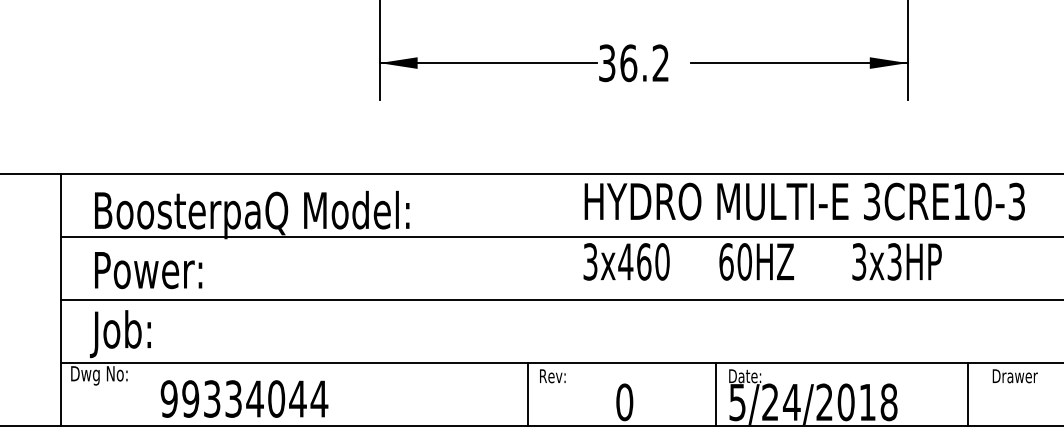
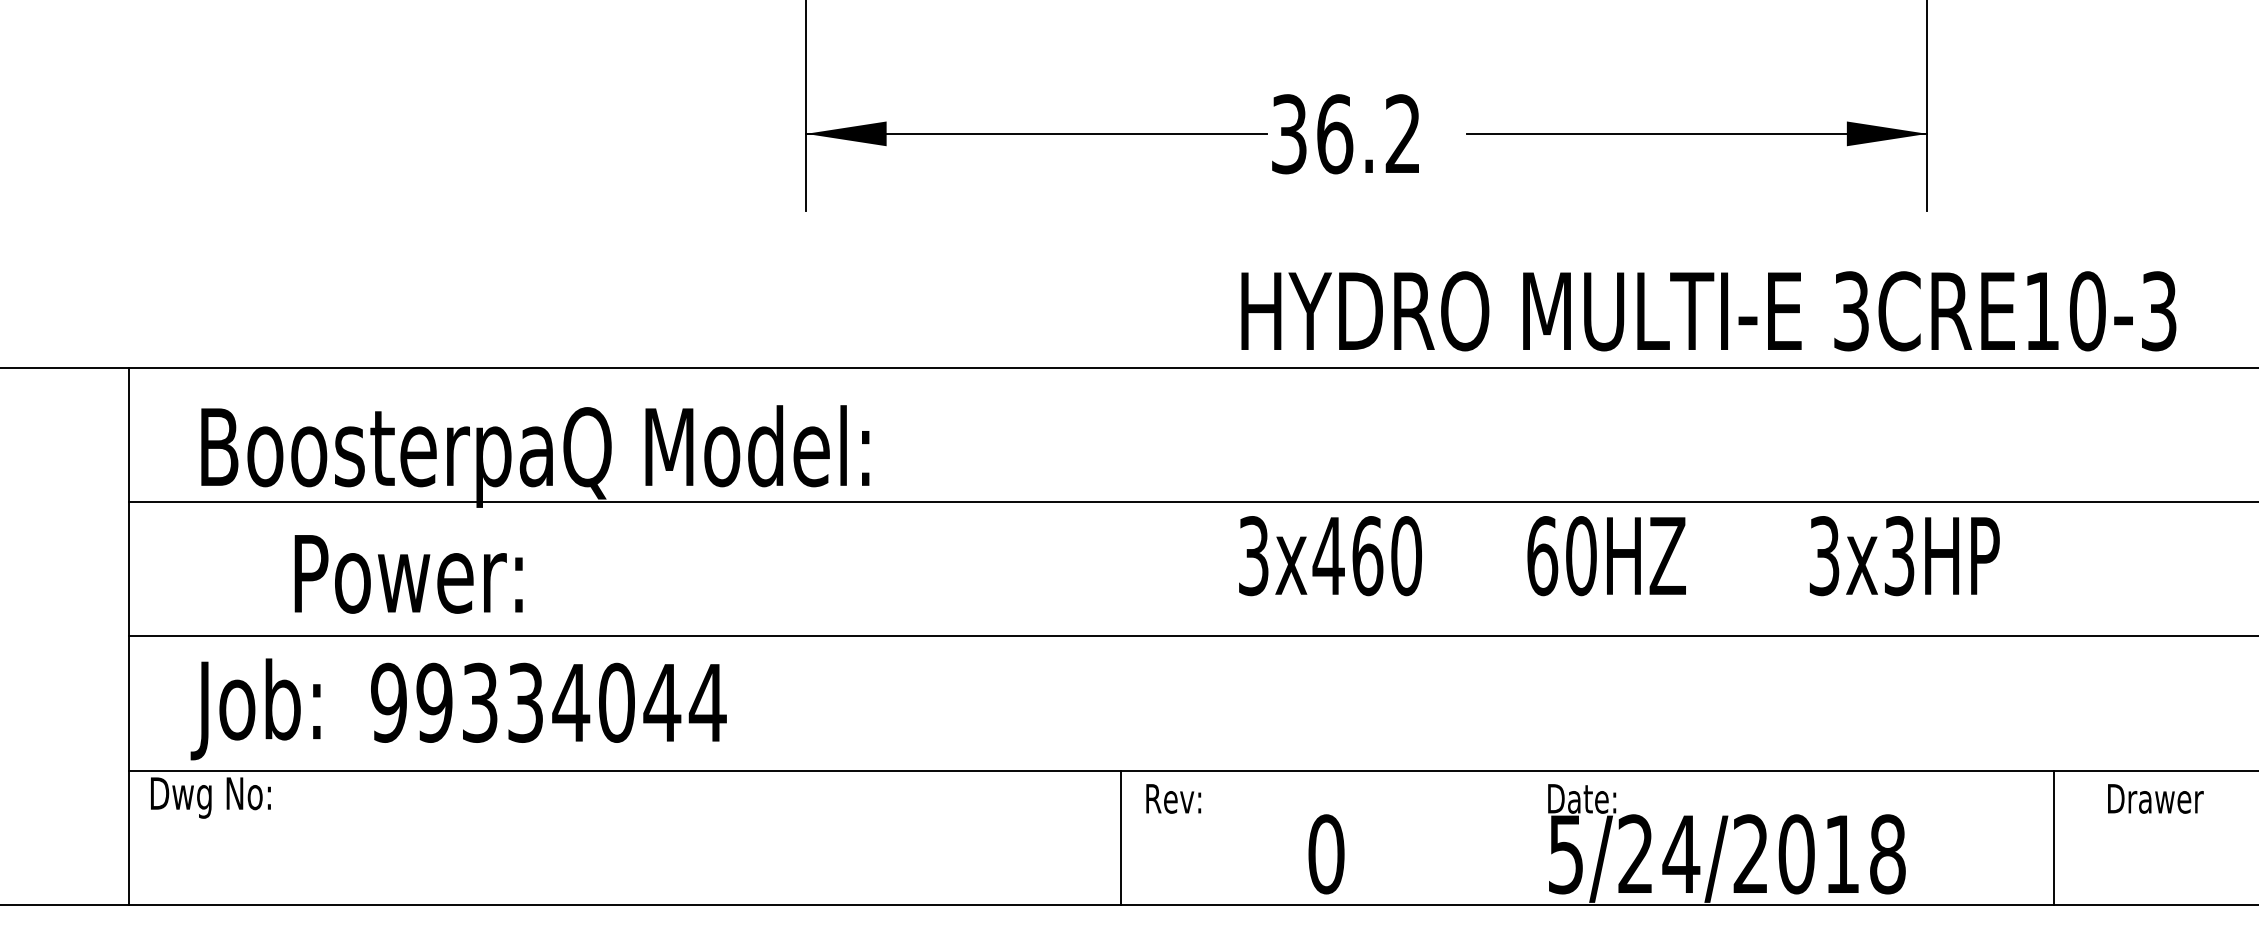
text: (804, 201) -> (1708, 310), moved
text: (148, 270) -> (408, 574), moved
line: (716, 394) -> (1521, 837), removed
text: (244, 398) -> (548, 701), moved

